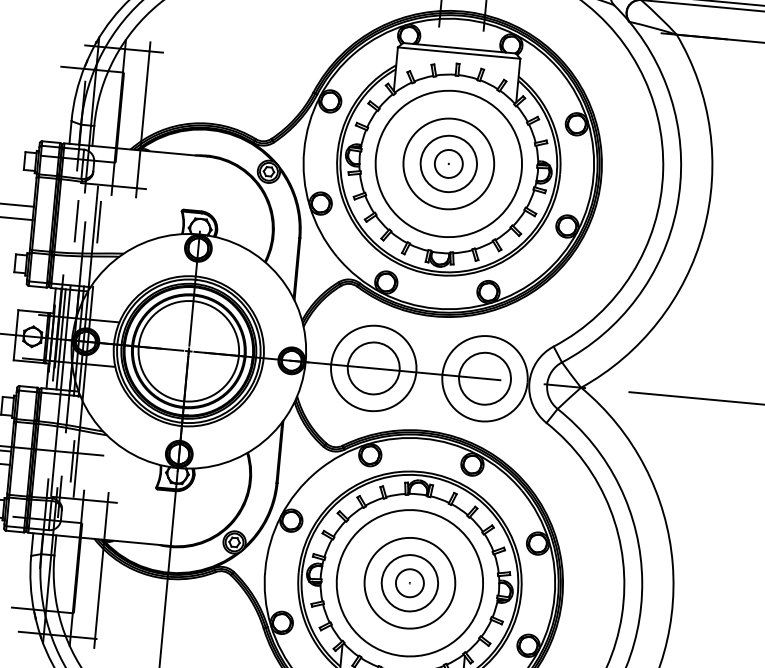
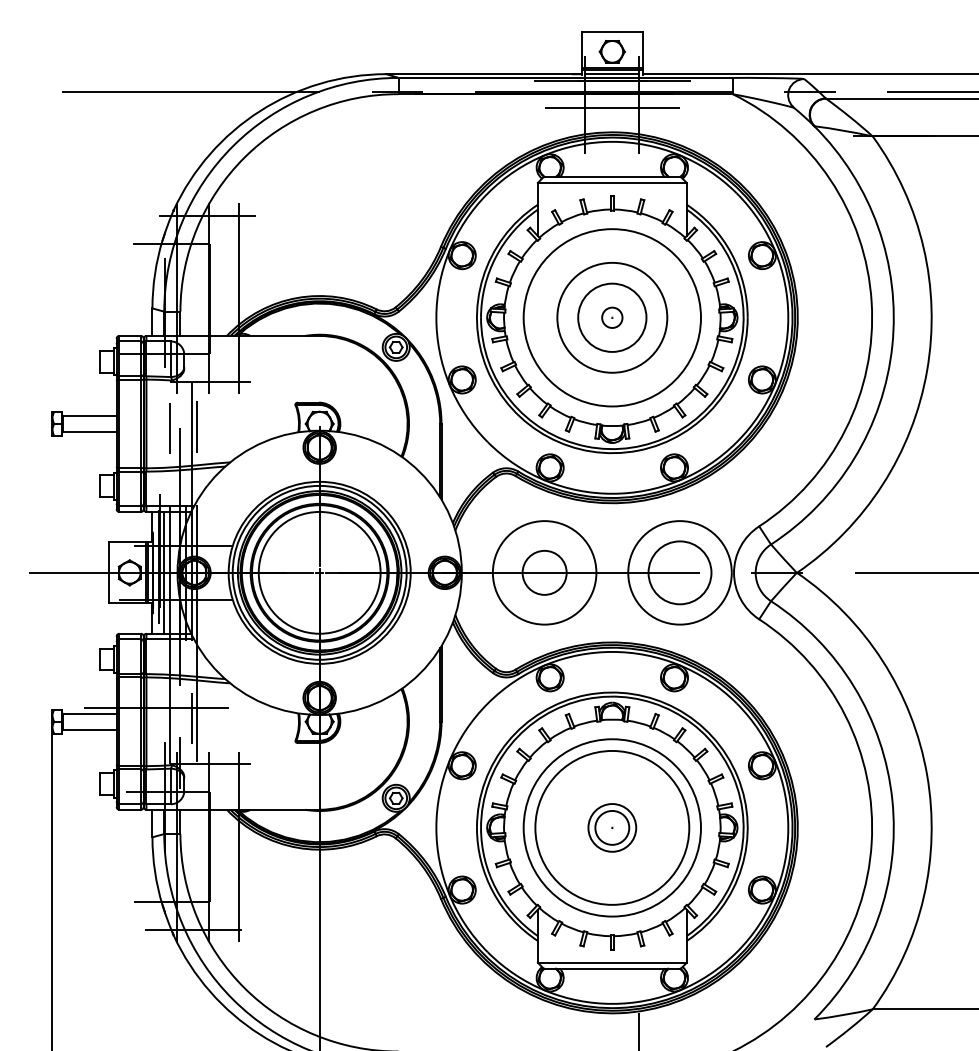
circle: (448, 163) -> (612, 317), size x0.6
circle: (373, 368) -> (544, 572), size x0.7
circle: (410, 582) -> (612, 827), size x0.7
circle: (410, 582) -> (612, 827), size x1.4

